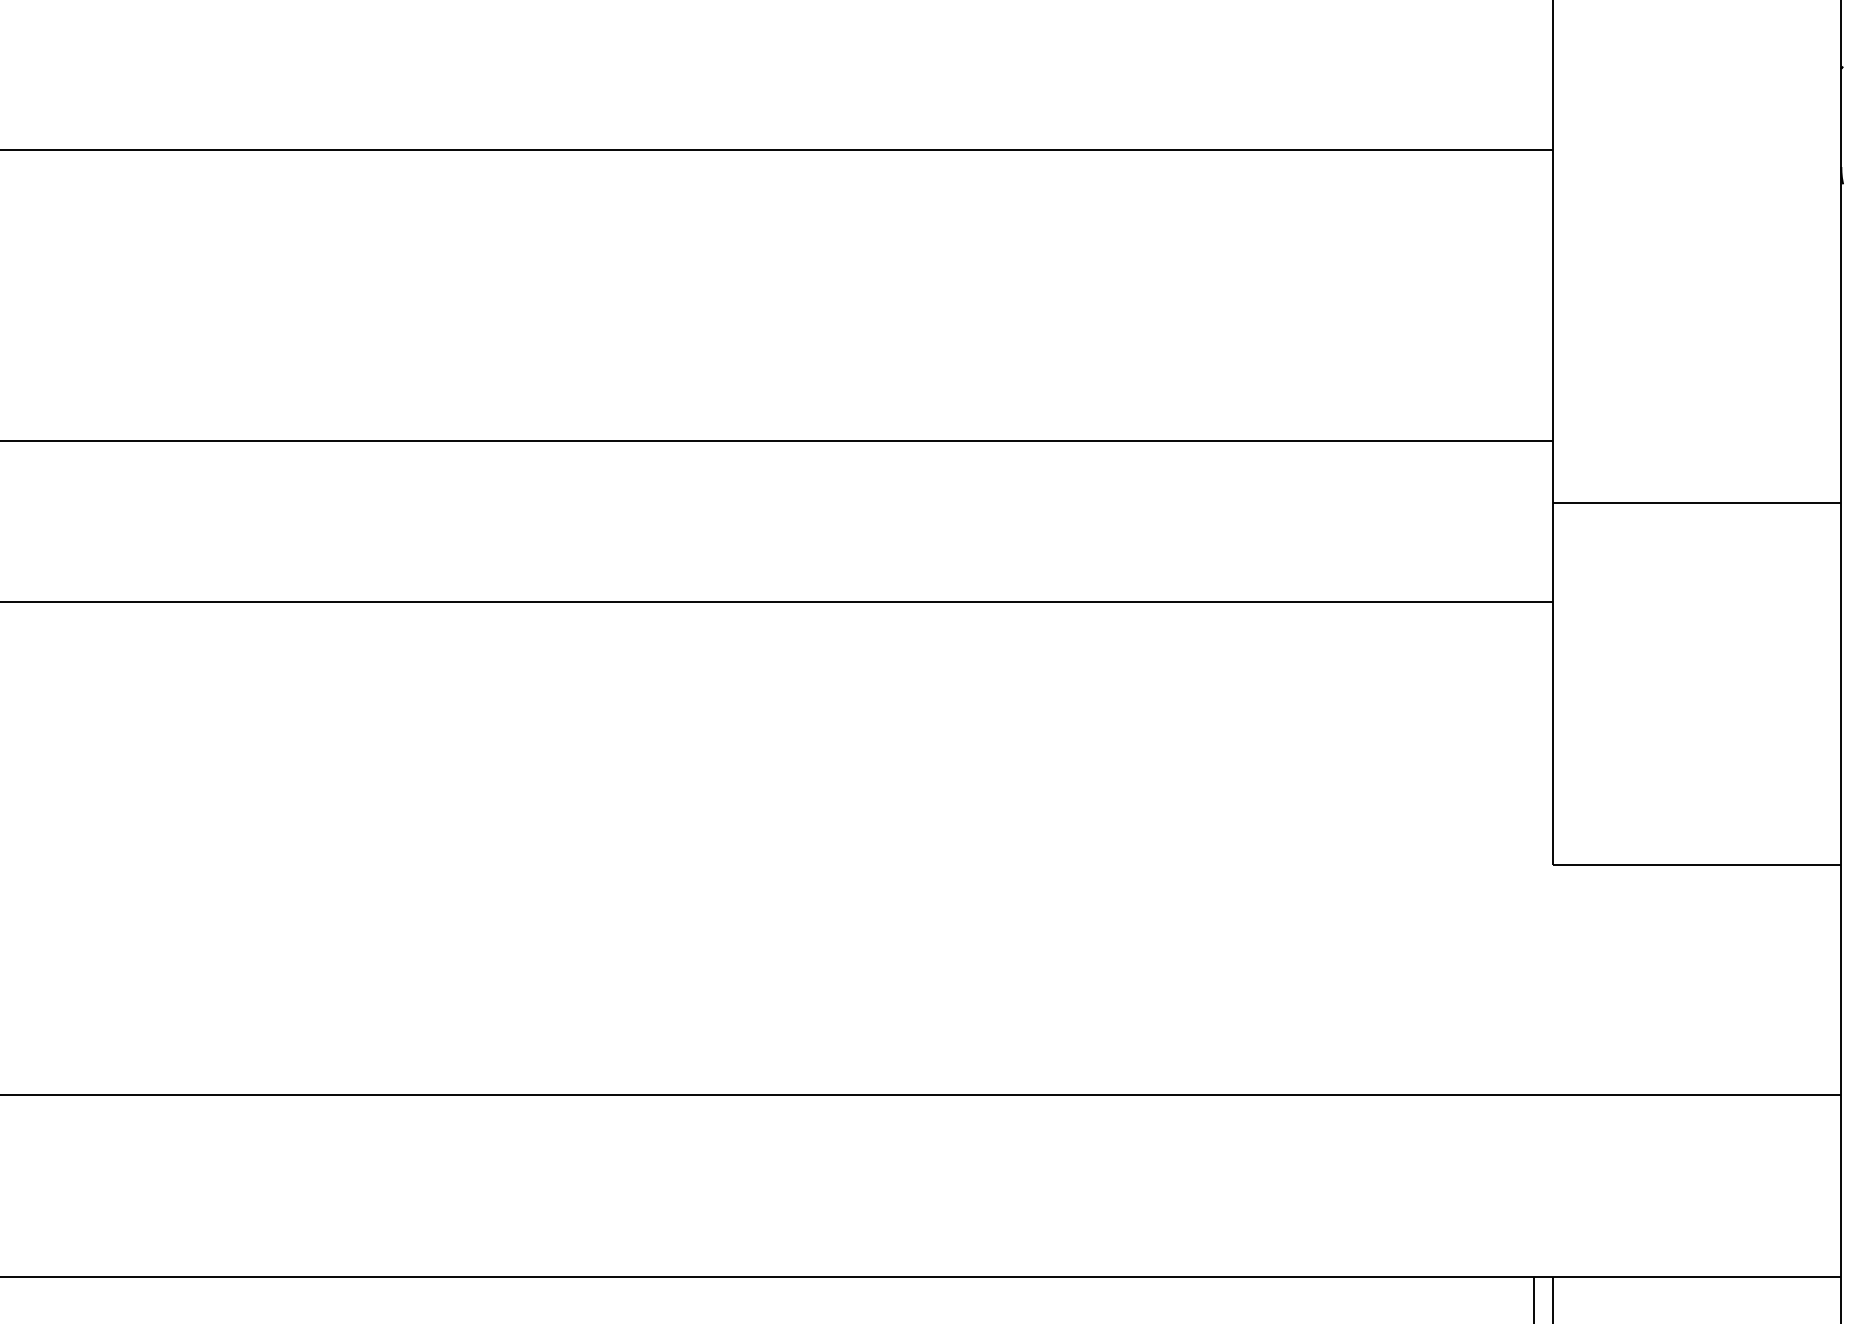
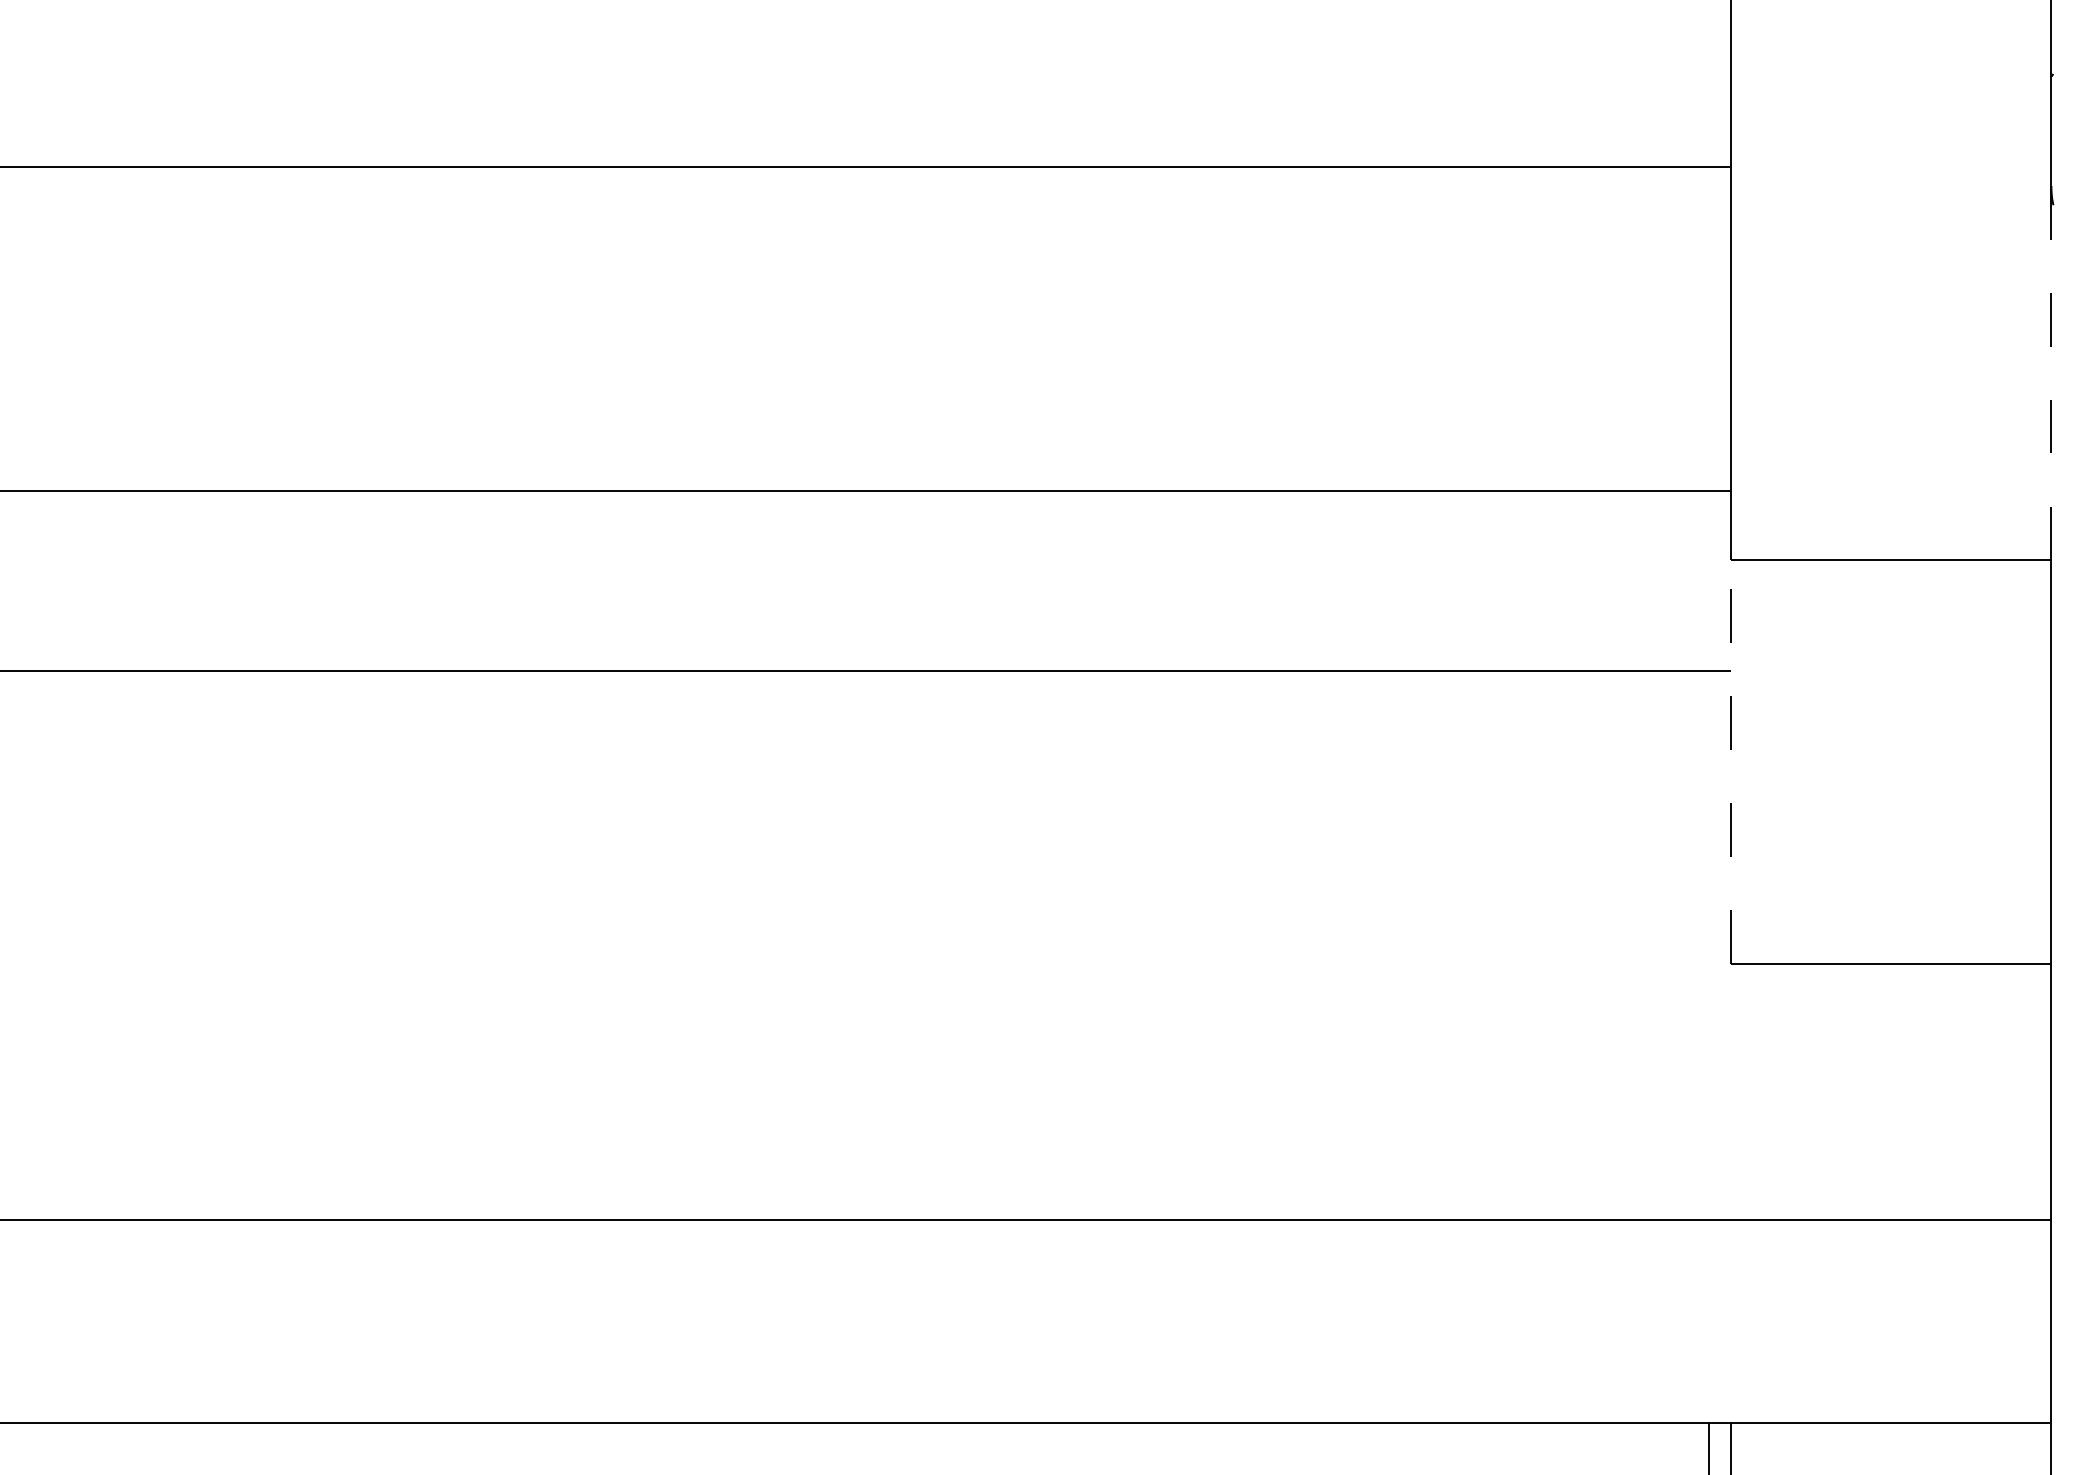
line: (1841, 325) -> (2051, 362), solid -> dashed
line: (1553, 683) -> (1730, 761), solid -> dashed

